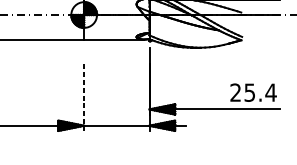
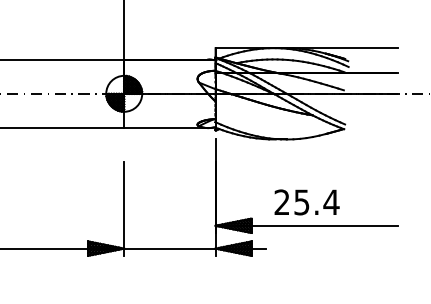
text: (253, 92) -> (306, 202), moved
line: (84, 97) -> (124, 209), dashed -> solid

